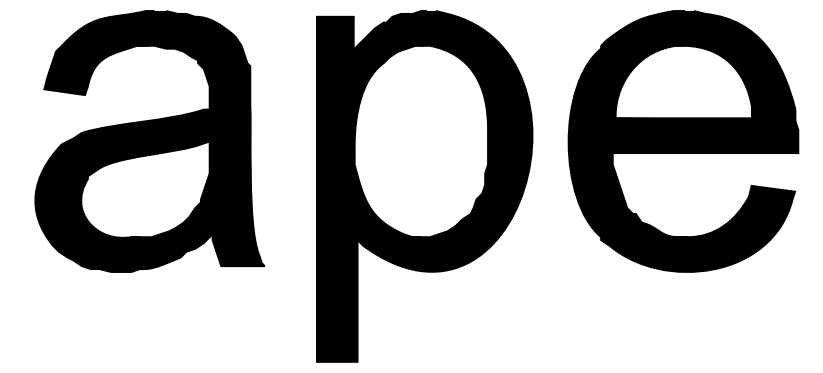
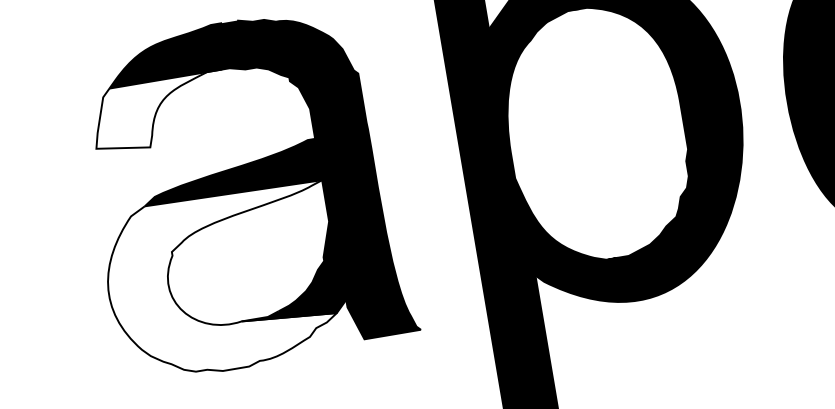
fill: (96, 70) -> (159, 112), removed
fill: (122, 204) -> (222, 280), removed

